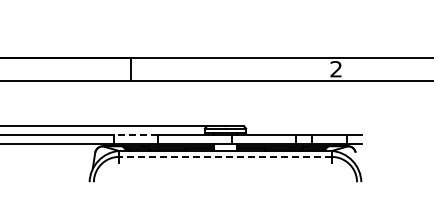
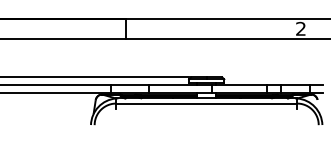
line: (135, 134) -> (130, 84), dashed -> solid
line: (225, 156) -> (206, 103), dashed -> solid

